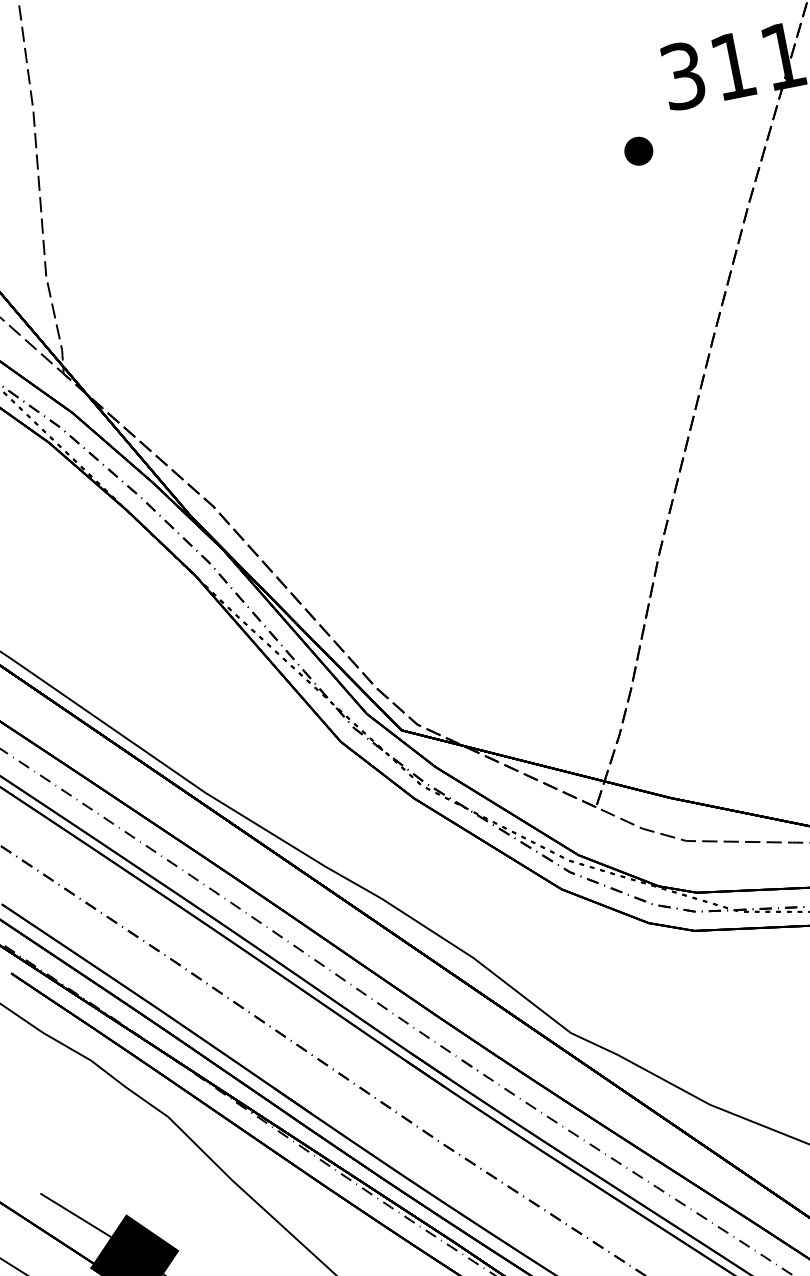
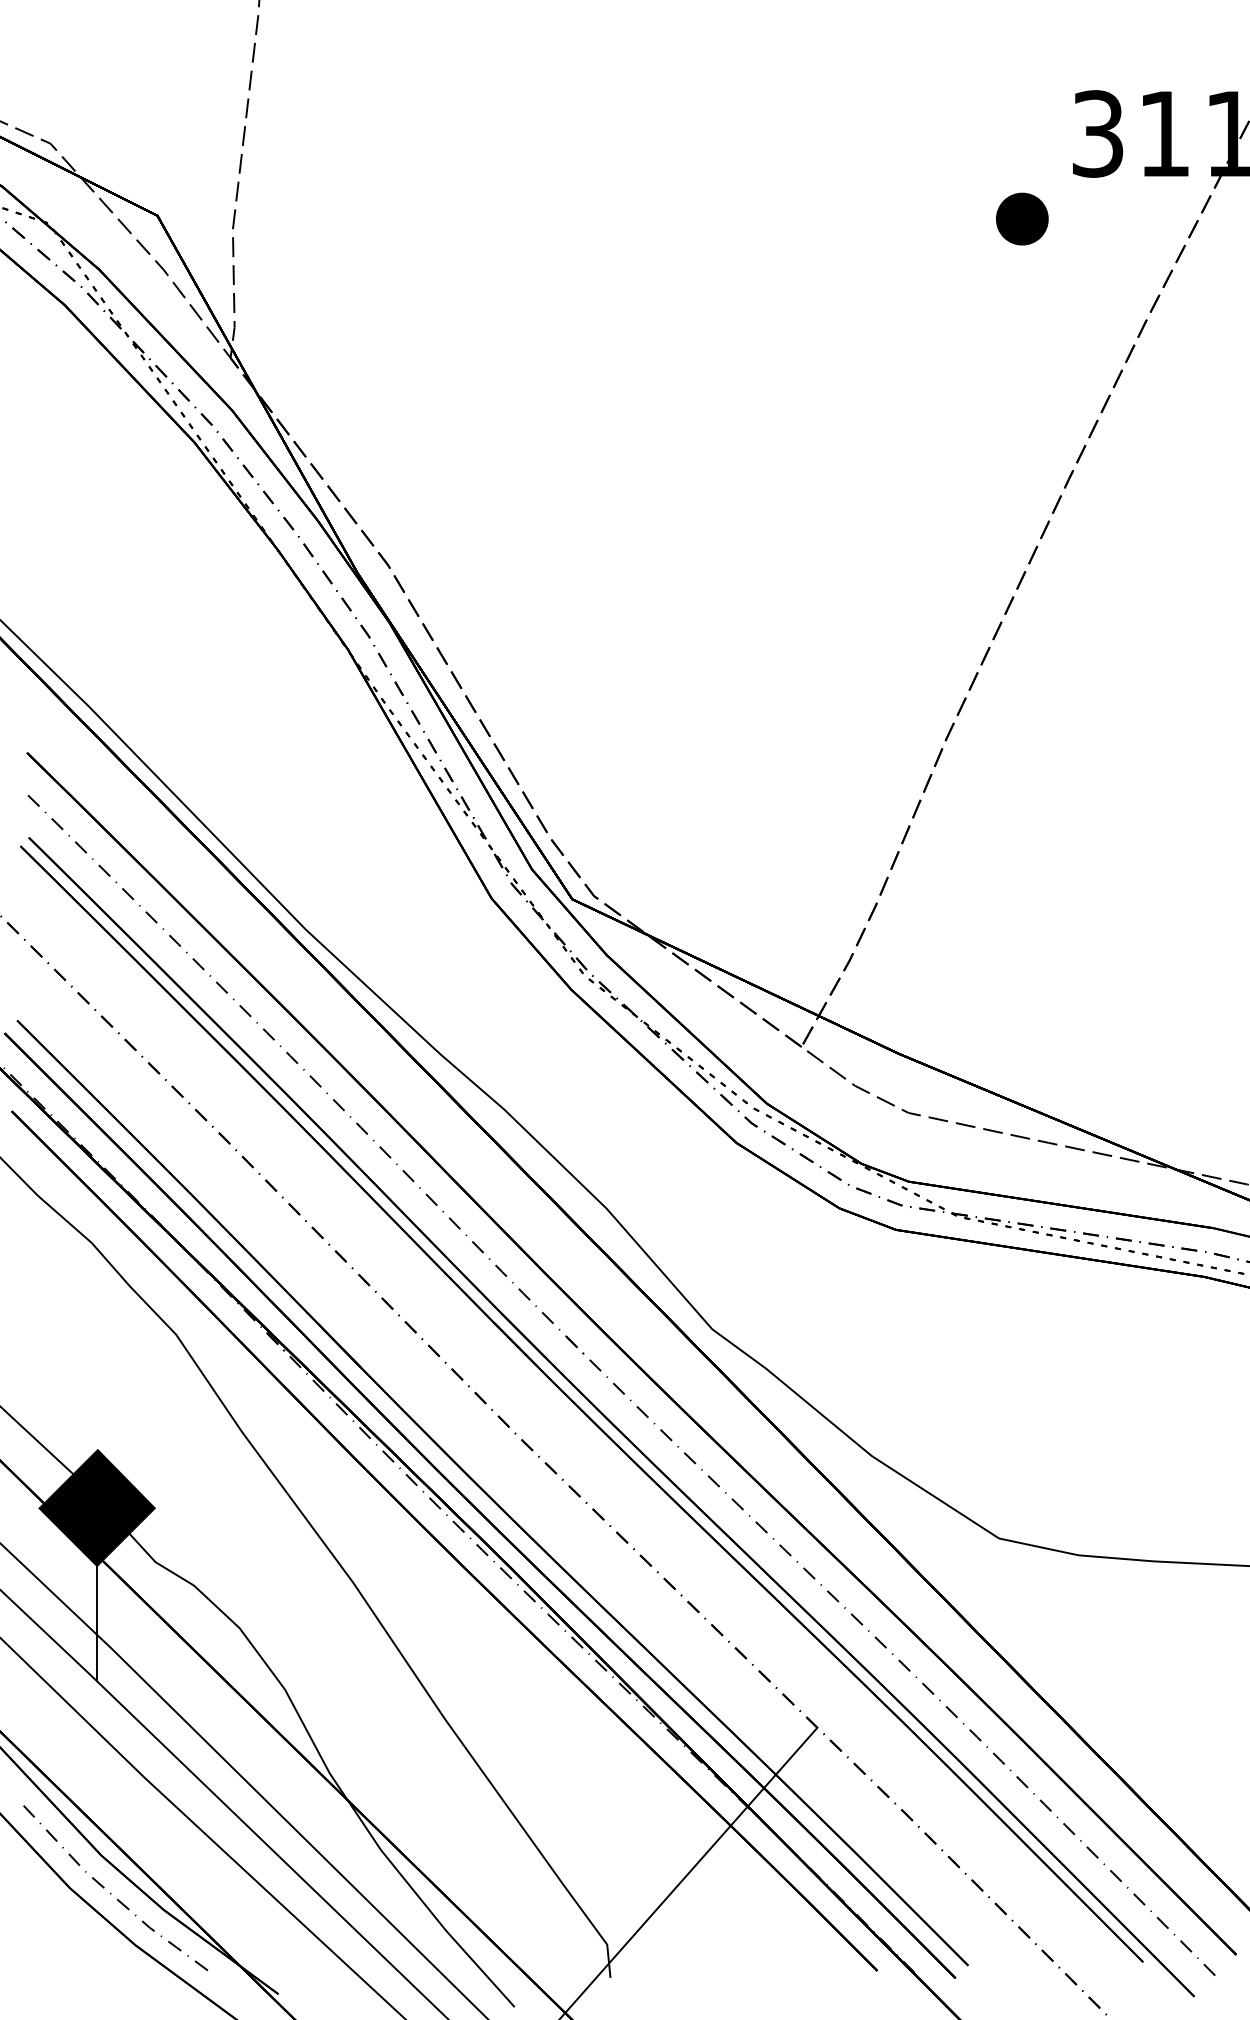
part: (638, 150) -> (1021, 218), size x1.4

